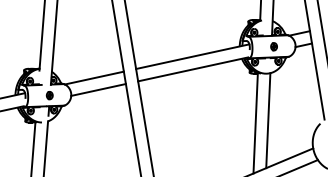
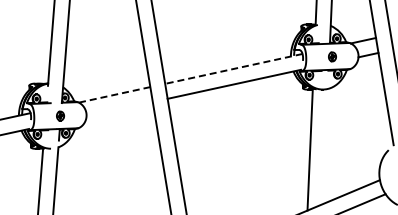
line: (192, 57) -> (233, 69), solid -> dashed
line: (94, 77) -> (114, 94), solid -> dashed
line: (98, 90) -> (119, 109), removed
line: (267, 120) -> (324, 146), removed

